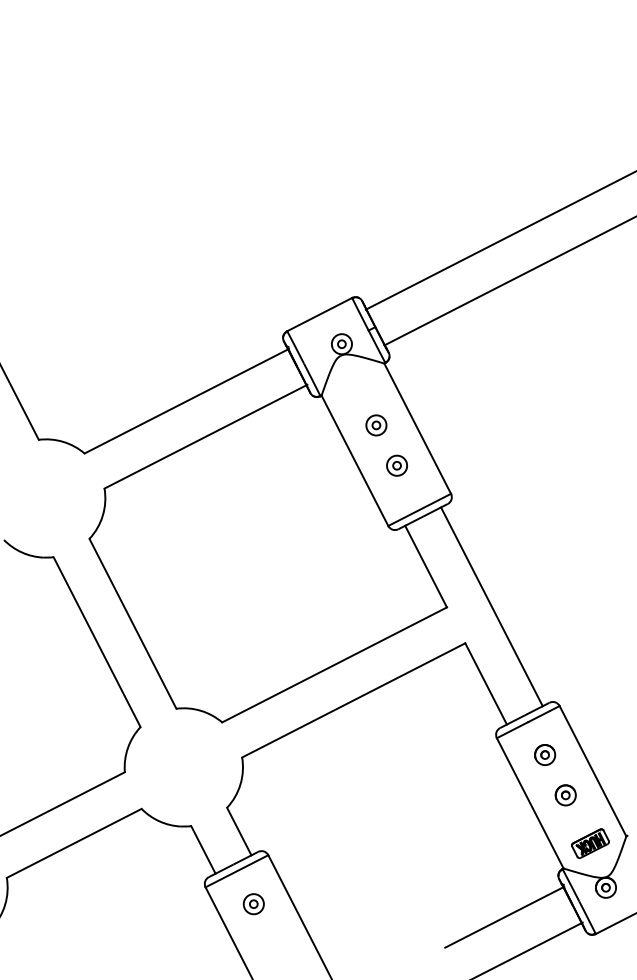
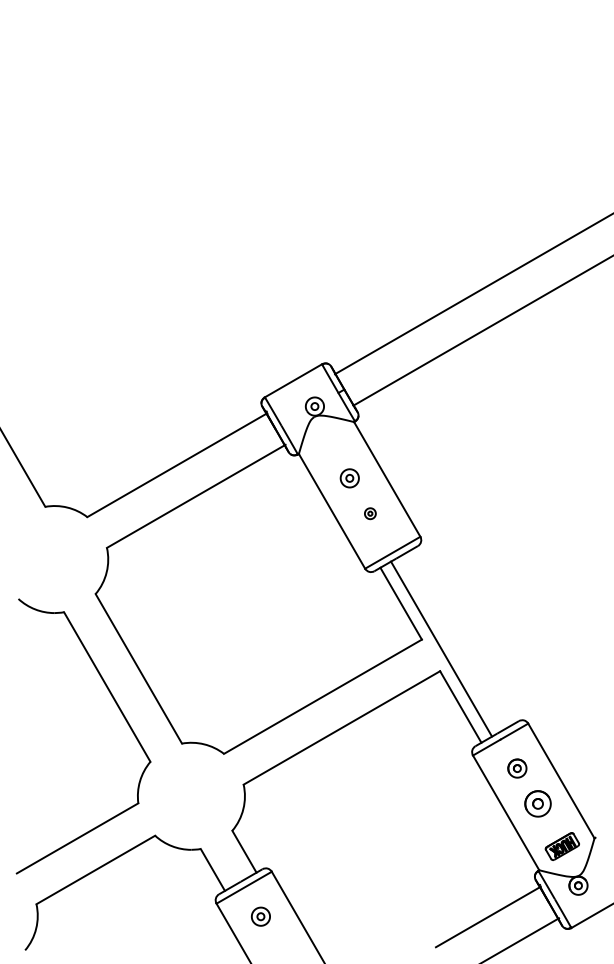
part: (397, 465) -> (370, 513), size x0.6
line: (491, 606) -> (441, 648), moved
part: (565, 795) -> (537, 804), size x1.4

